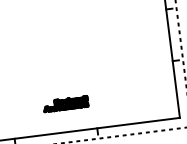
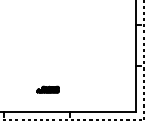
part: (65, 104) -> (47, 89), size x0.6

